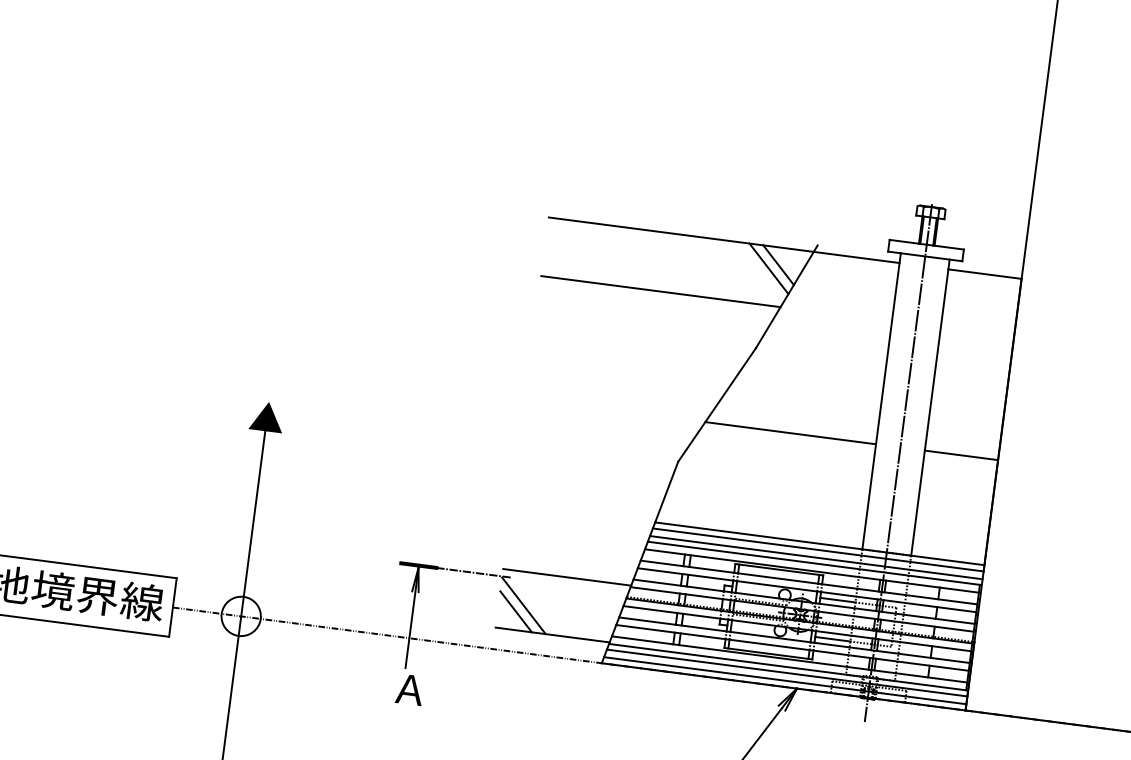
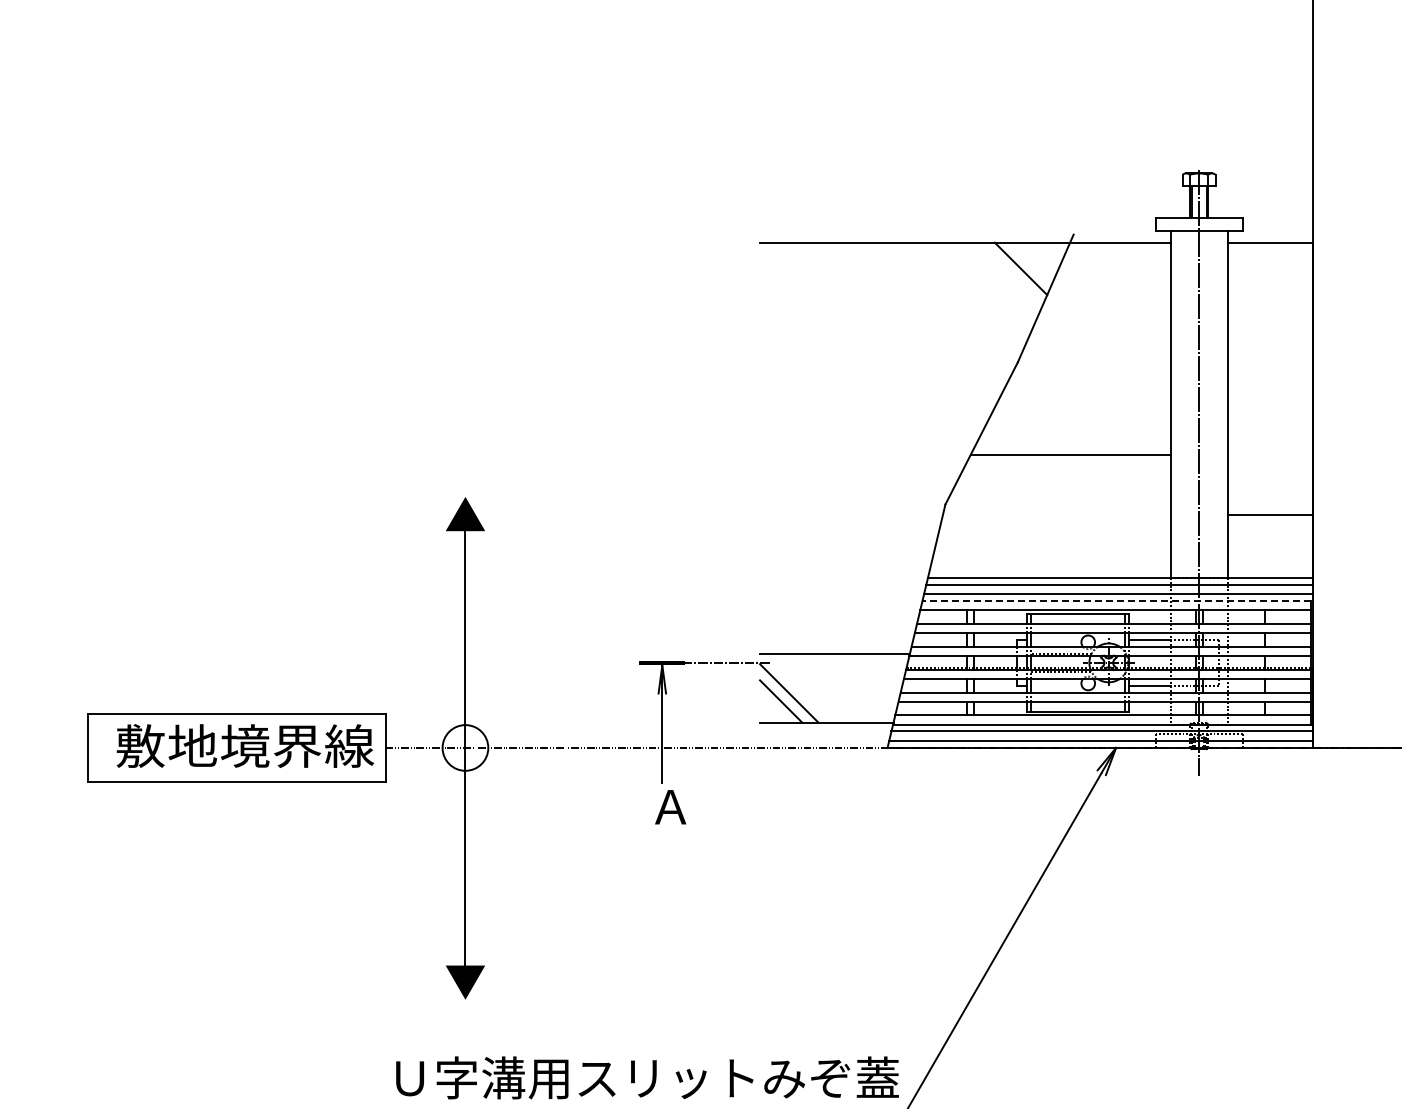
line: (778, 264) -> (1031, 262), removed
line: (661, 291) -> (900, 311), removed
line: (961, 455) -> (1270, 514), moved
line: (813, 563) -> (1116, 601), solid -> dashed

